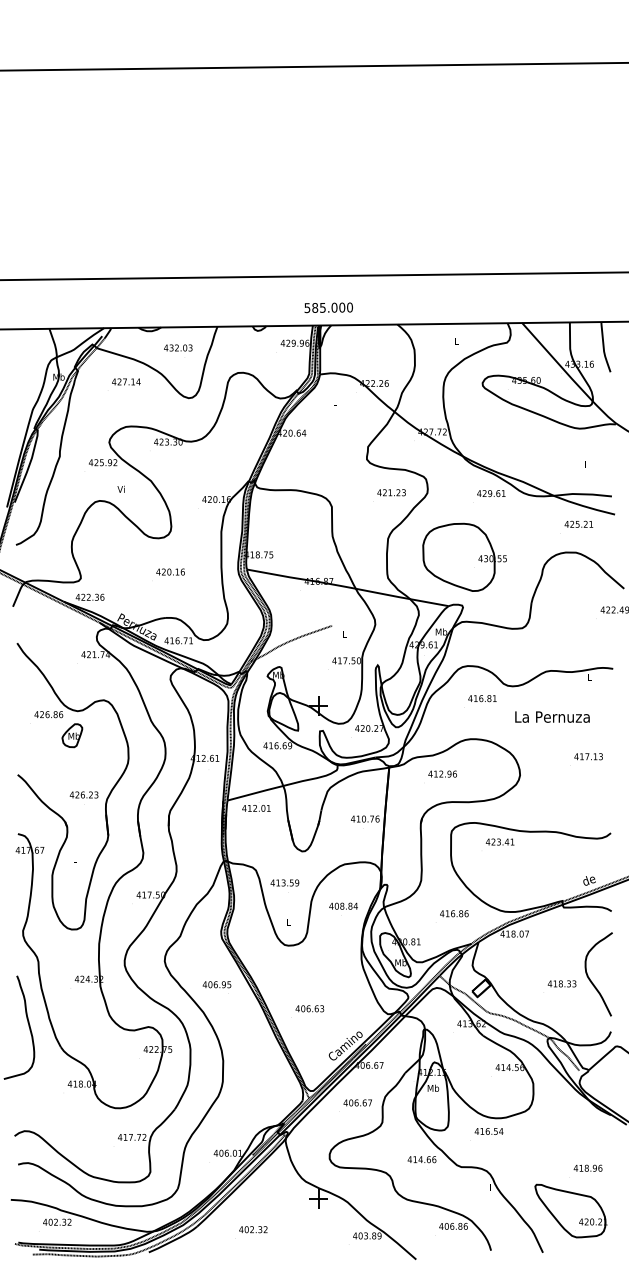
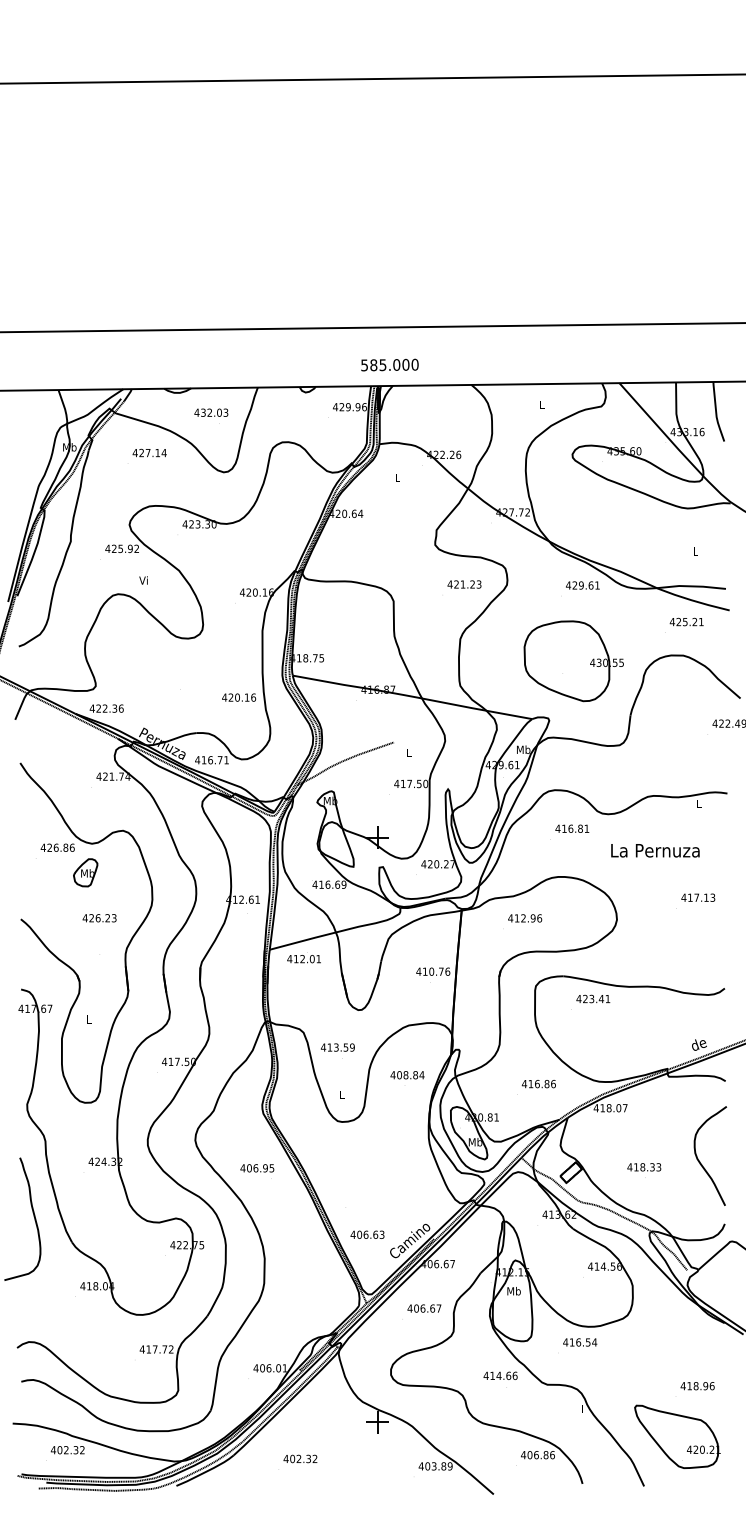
part: (464, 556) -> (573, 660), moved
text: (170, 571) -> (238, 696), moved
text: (83, 794) -> (98, 917), moved
text: (561, 983) -> (643, 1166), moved
text: (309, 1008) -> (367, 1234), moved

